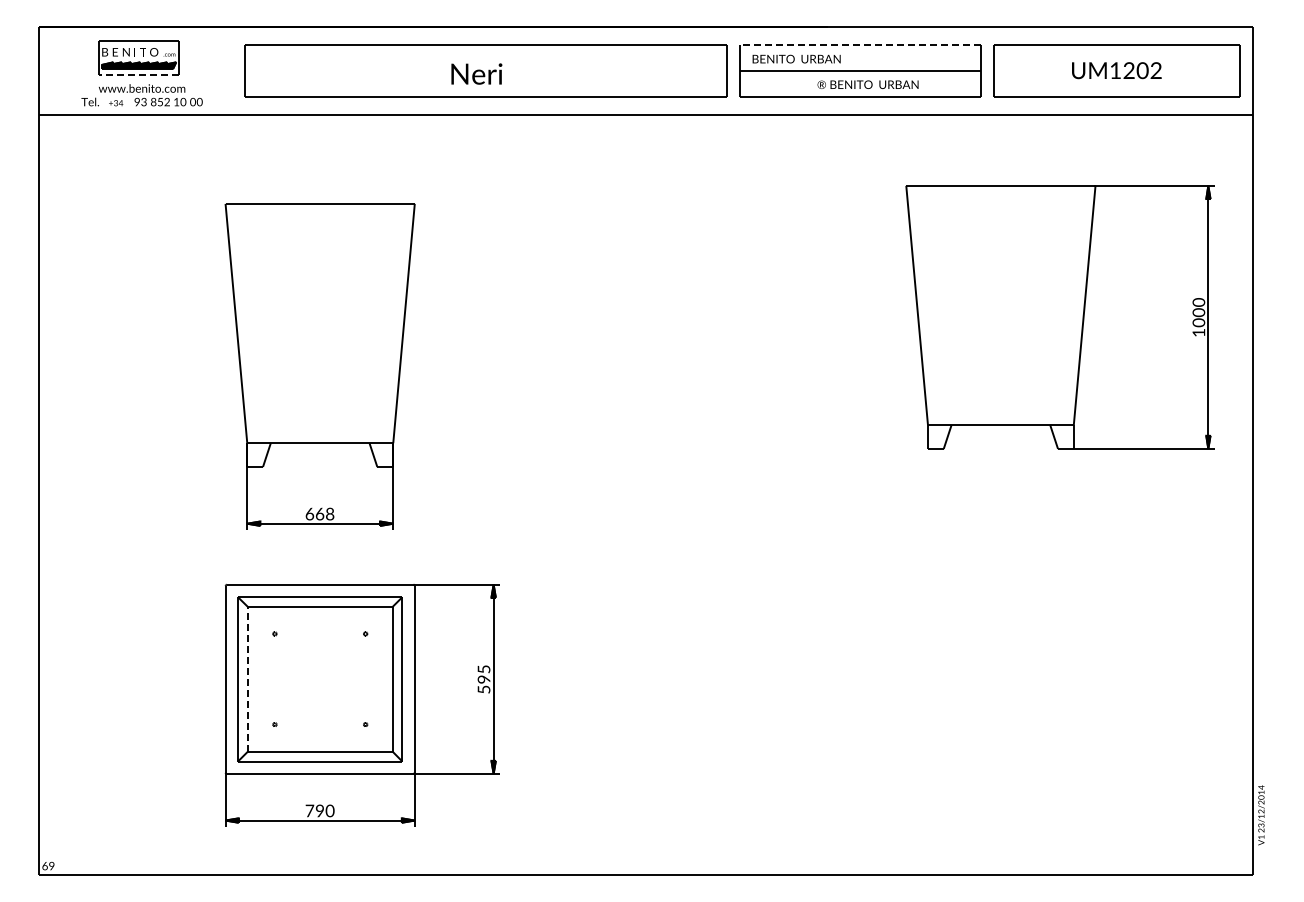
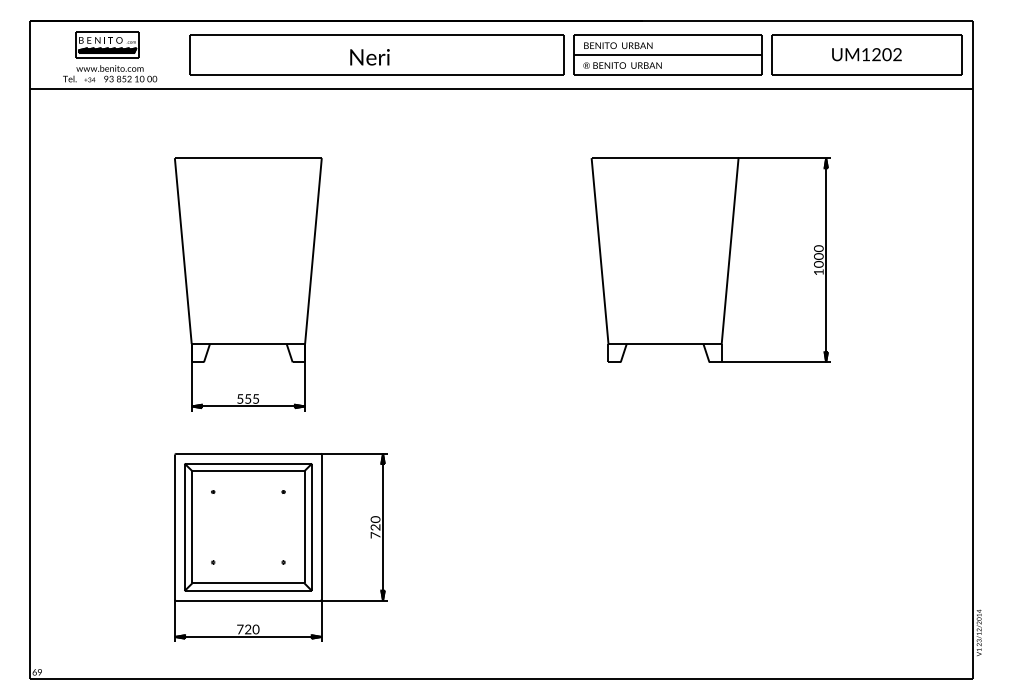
line: (860, 44) -> (667, 34), dashed -> solid
line: (138, 75) -> (107, 58), dashed -> solid
text: (867, 84) -> (622, 65), moved
part: (1059, 317) -> (710, 260), moved
text: (319, 513) -> (247, 398), 668 -> 555
line: (248, 678) -> (192, 526), dashed -> solid
text: (483, 678) -> (375, 526), 595 -> 720
text: (319, 811) -> (247, 629), 790 -> 720

